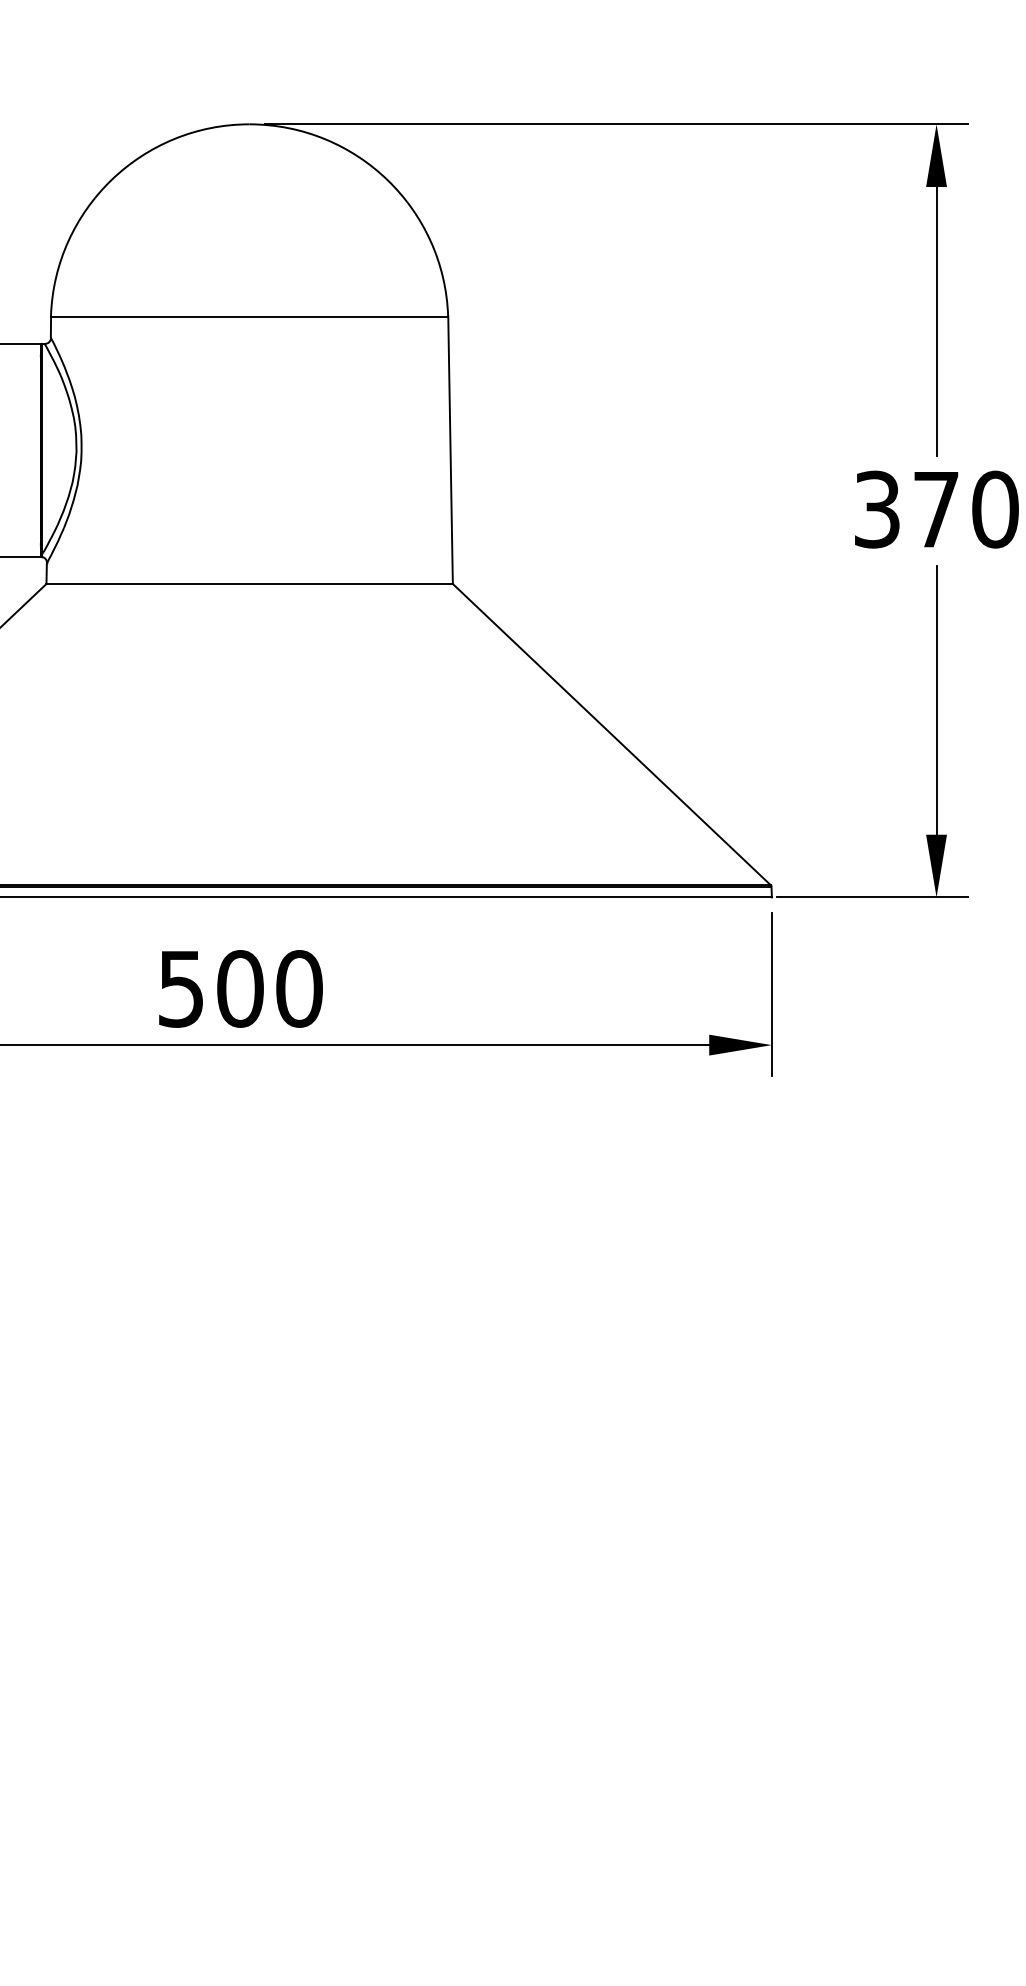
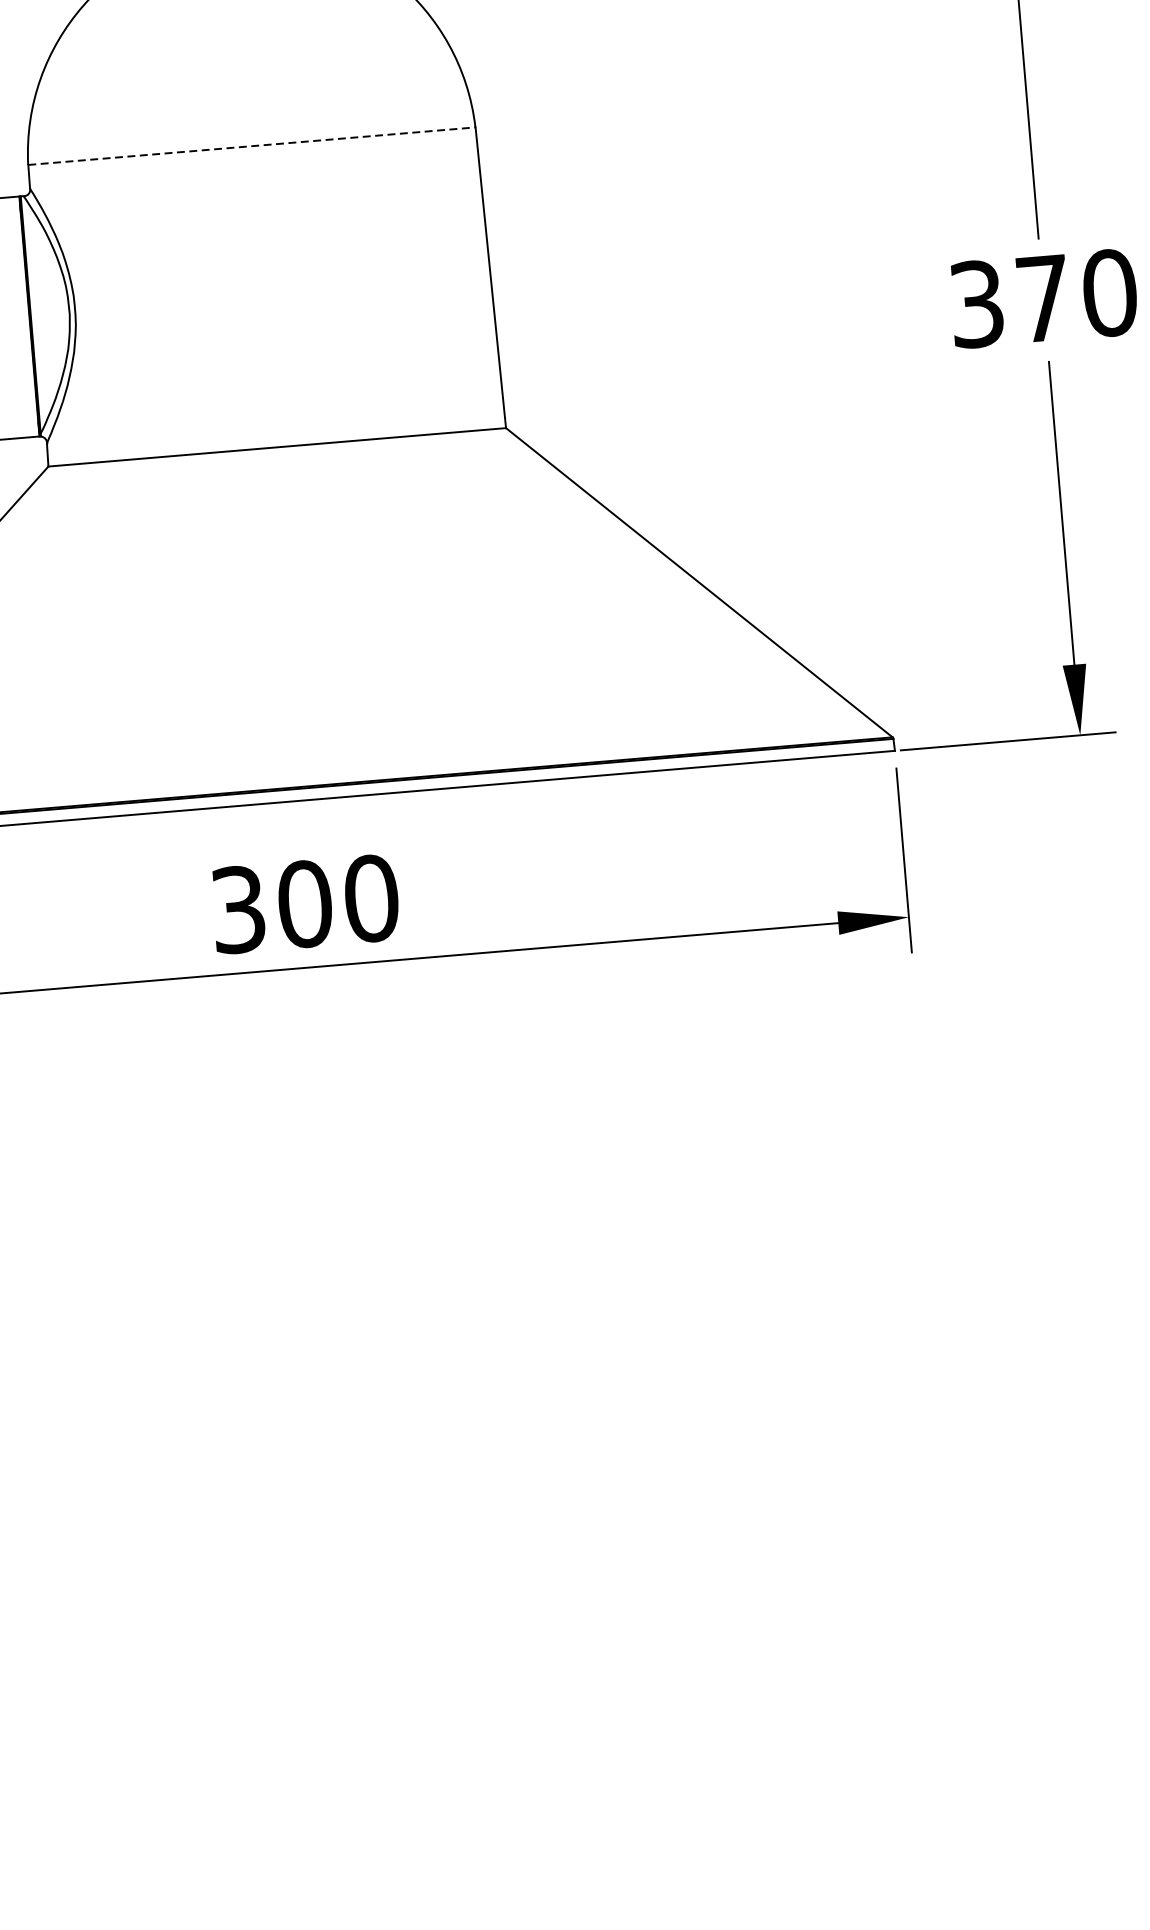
line: (249, 316) -> (251, 146), solid -> dashed
text: (181, 988) -> (238, 909), 500 -> 300

